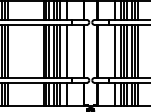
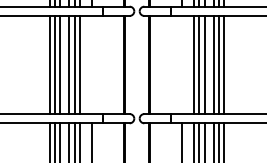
line: (66, 50) -> (92, 63), removed
line: (115, 50) -> (182, 63), removed

